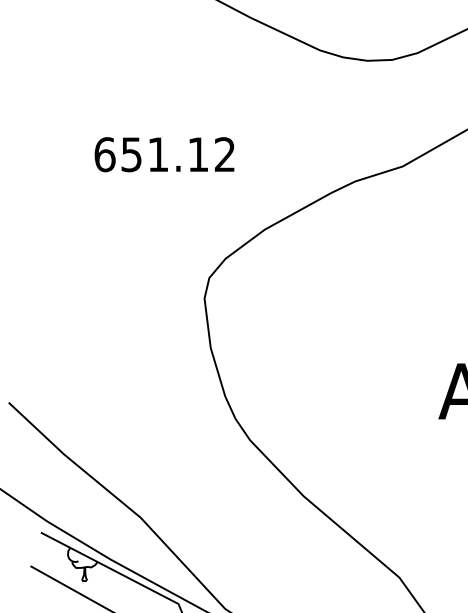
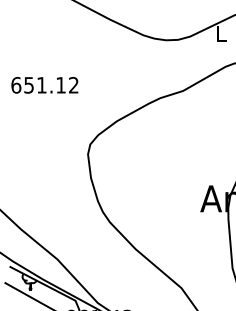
text: (163, 155) -> (44, 85), moved

